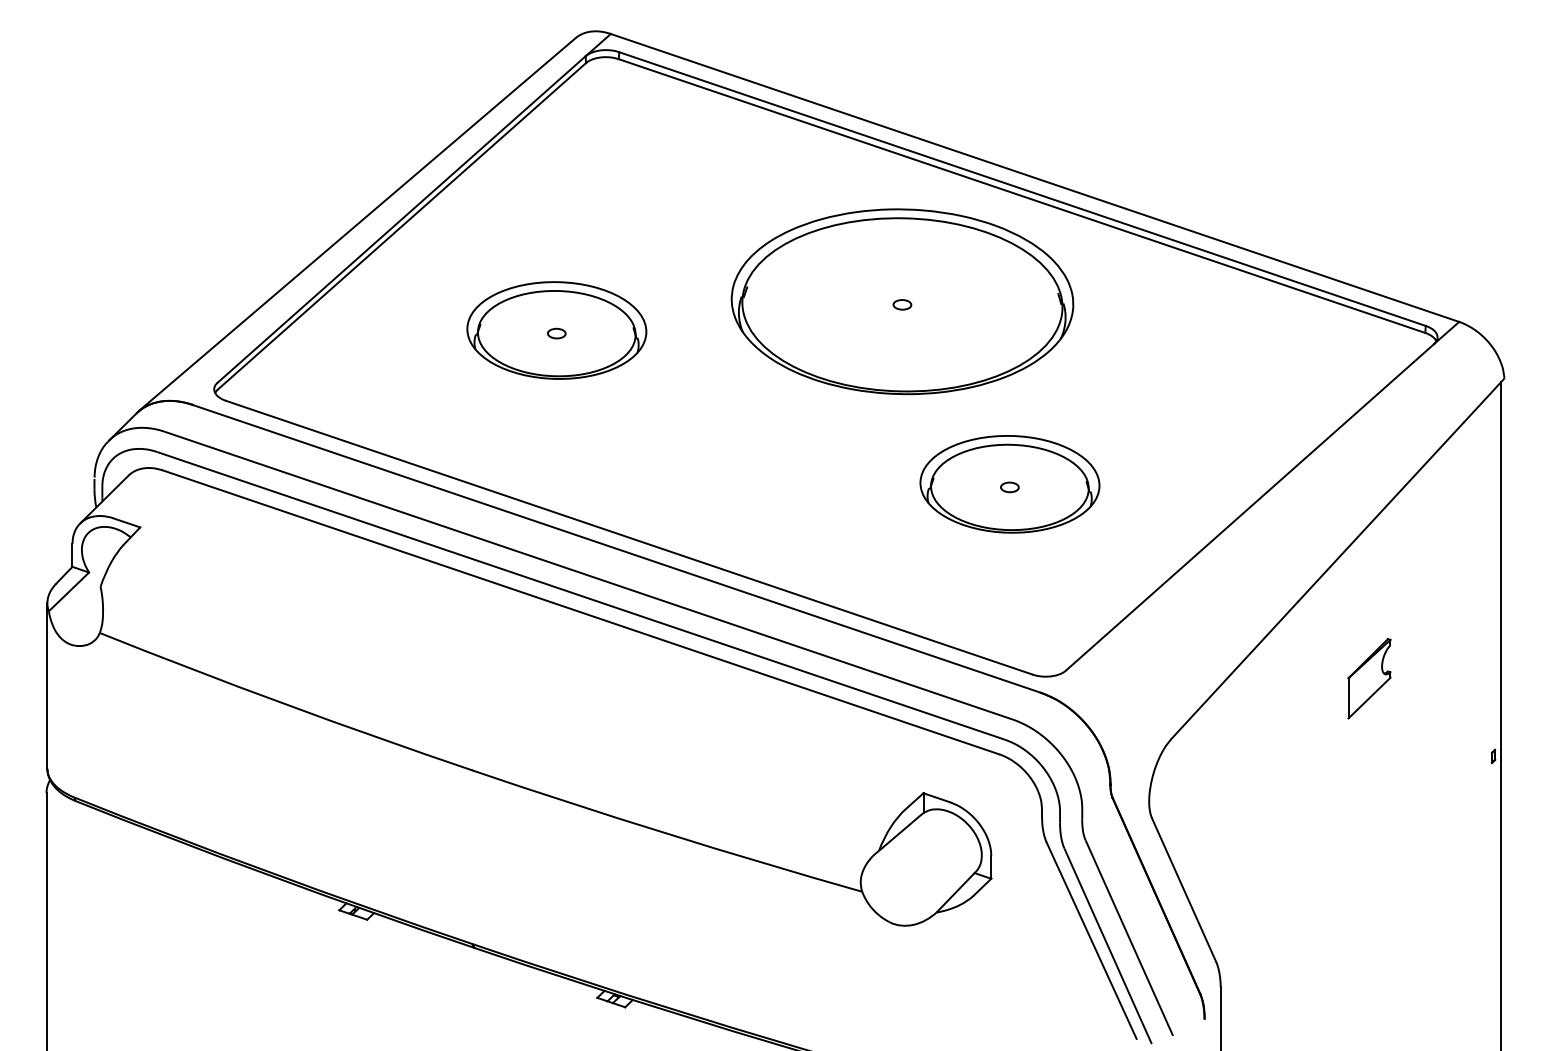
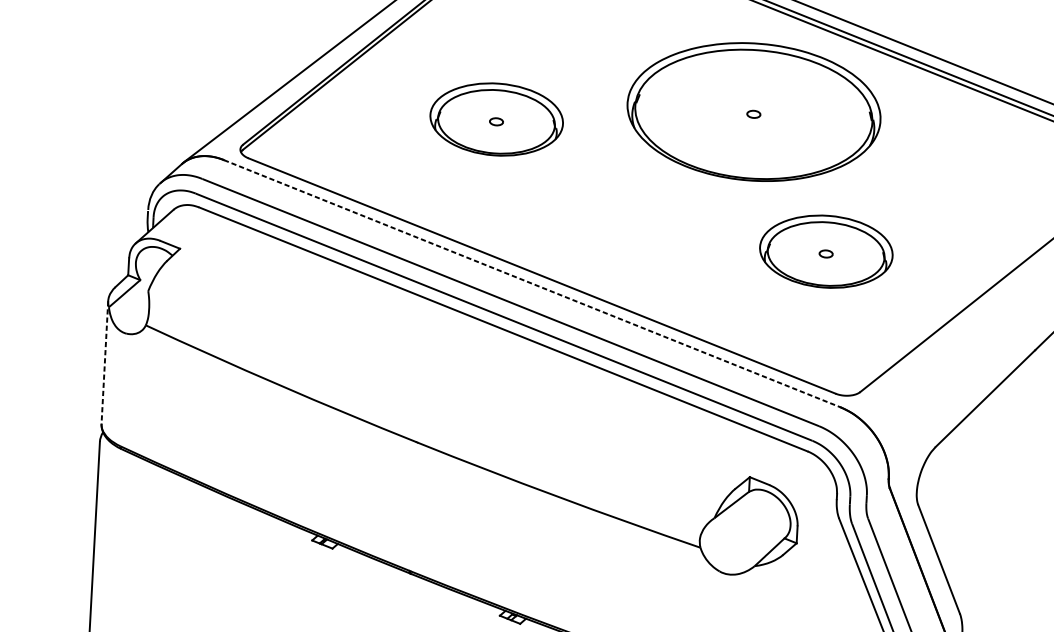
line: (616, 548) -> (532, 283), solid -> dashed
line: (47, 685) -> (104, 362), solid -> dashed

